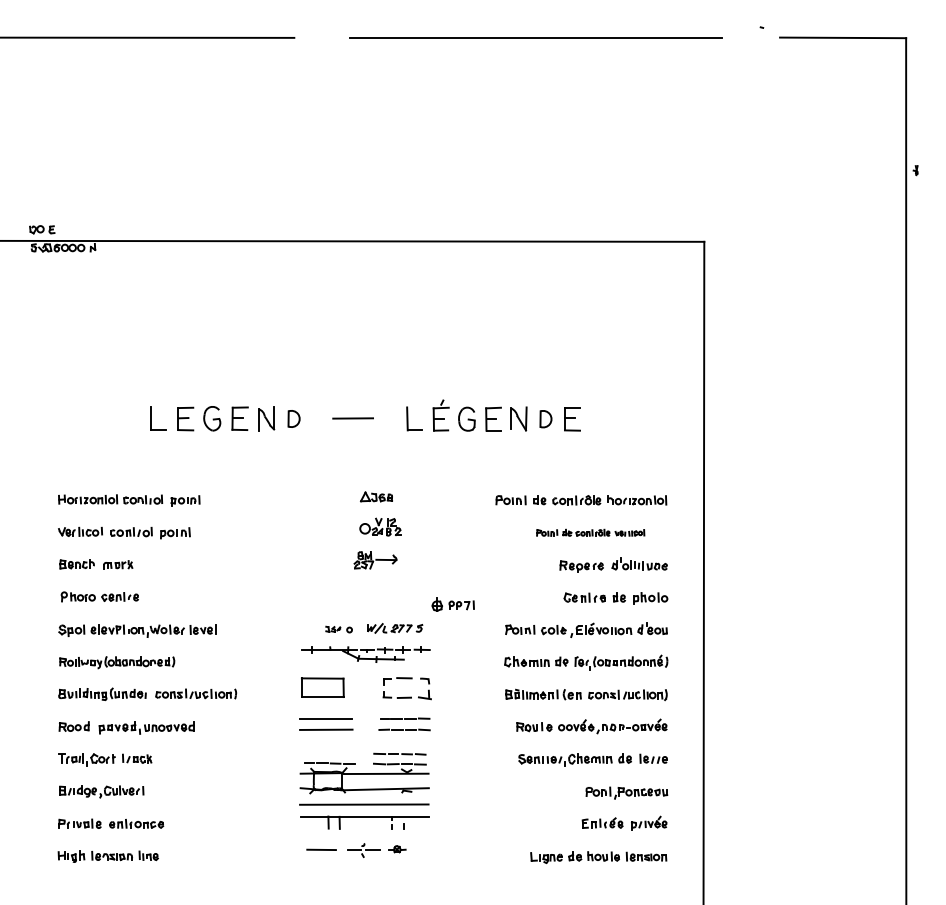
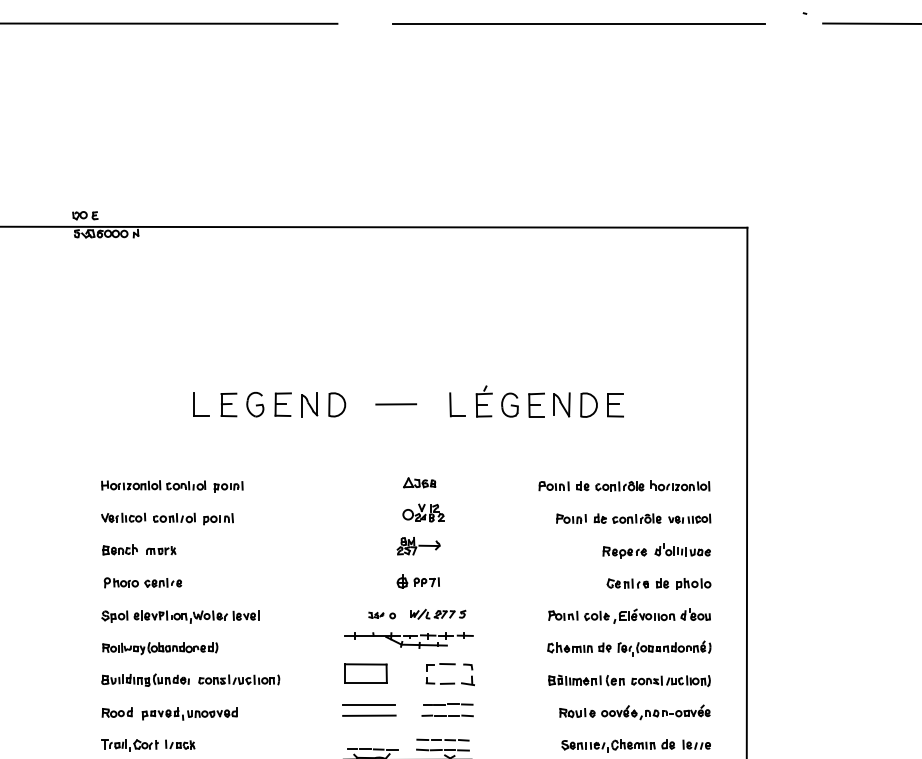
part: (293, 418) -> (336, 404), size x1.43
part: (545, 418) -> (588, 404), size x1.43
part: (590, 532) -> (633, 518), size x1.43
part: (452, 604) -> (417, 581), moved

